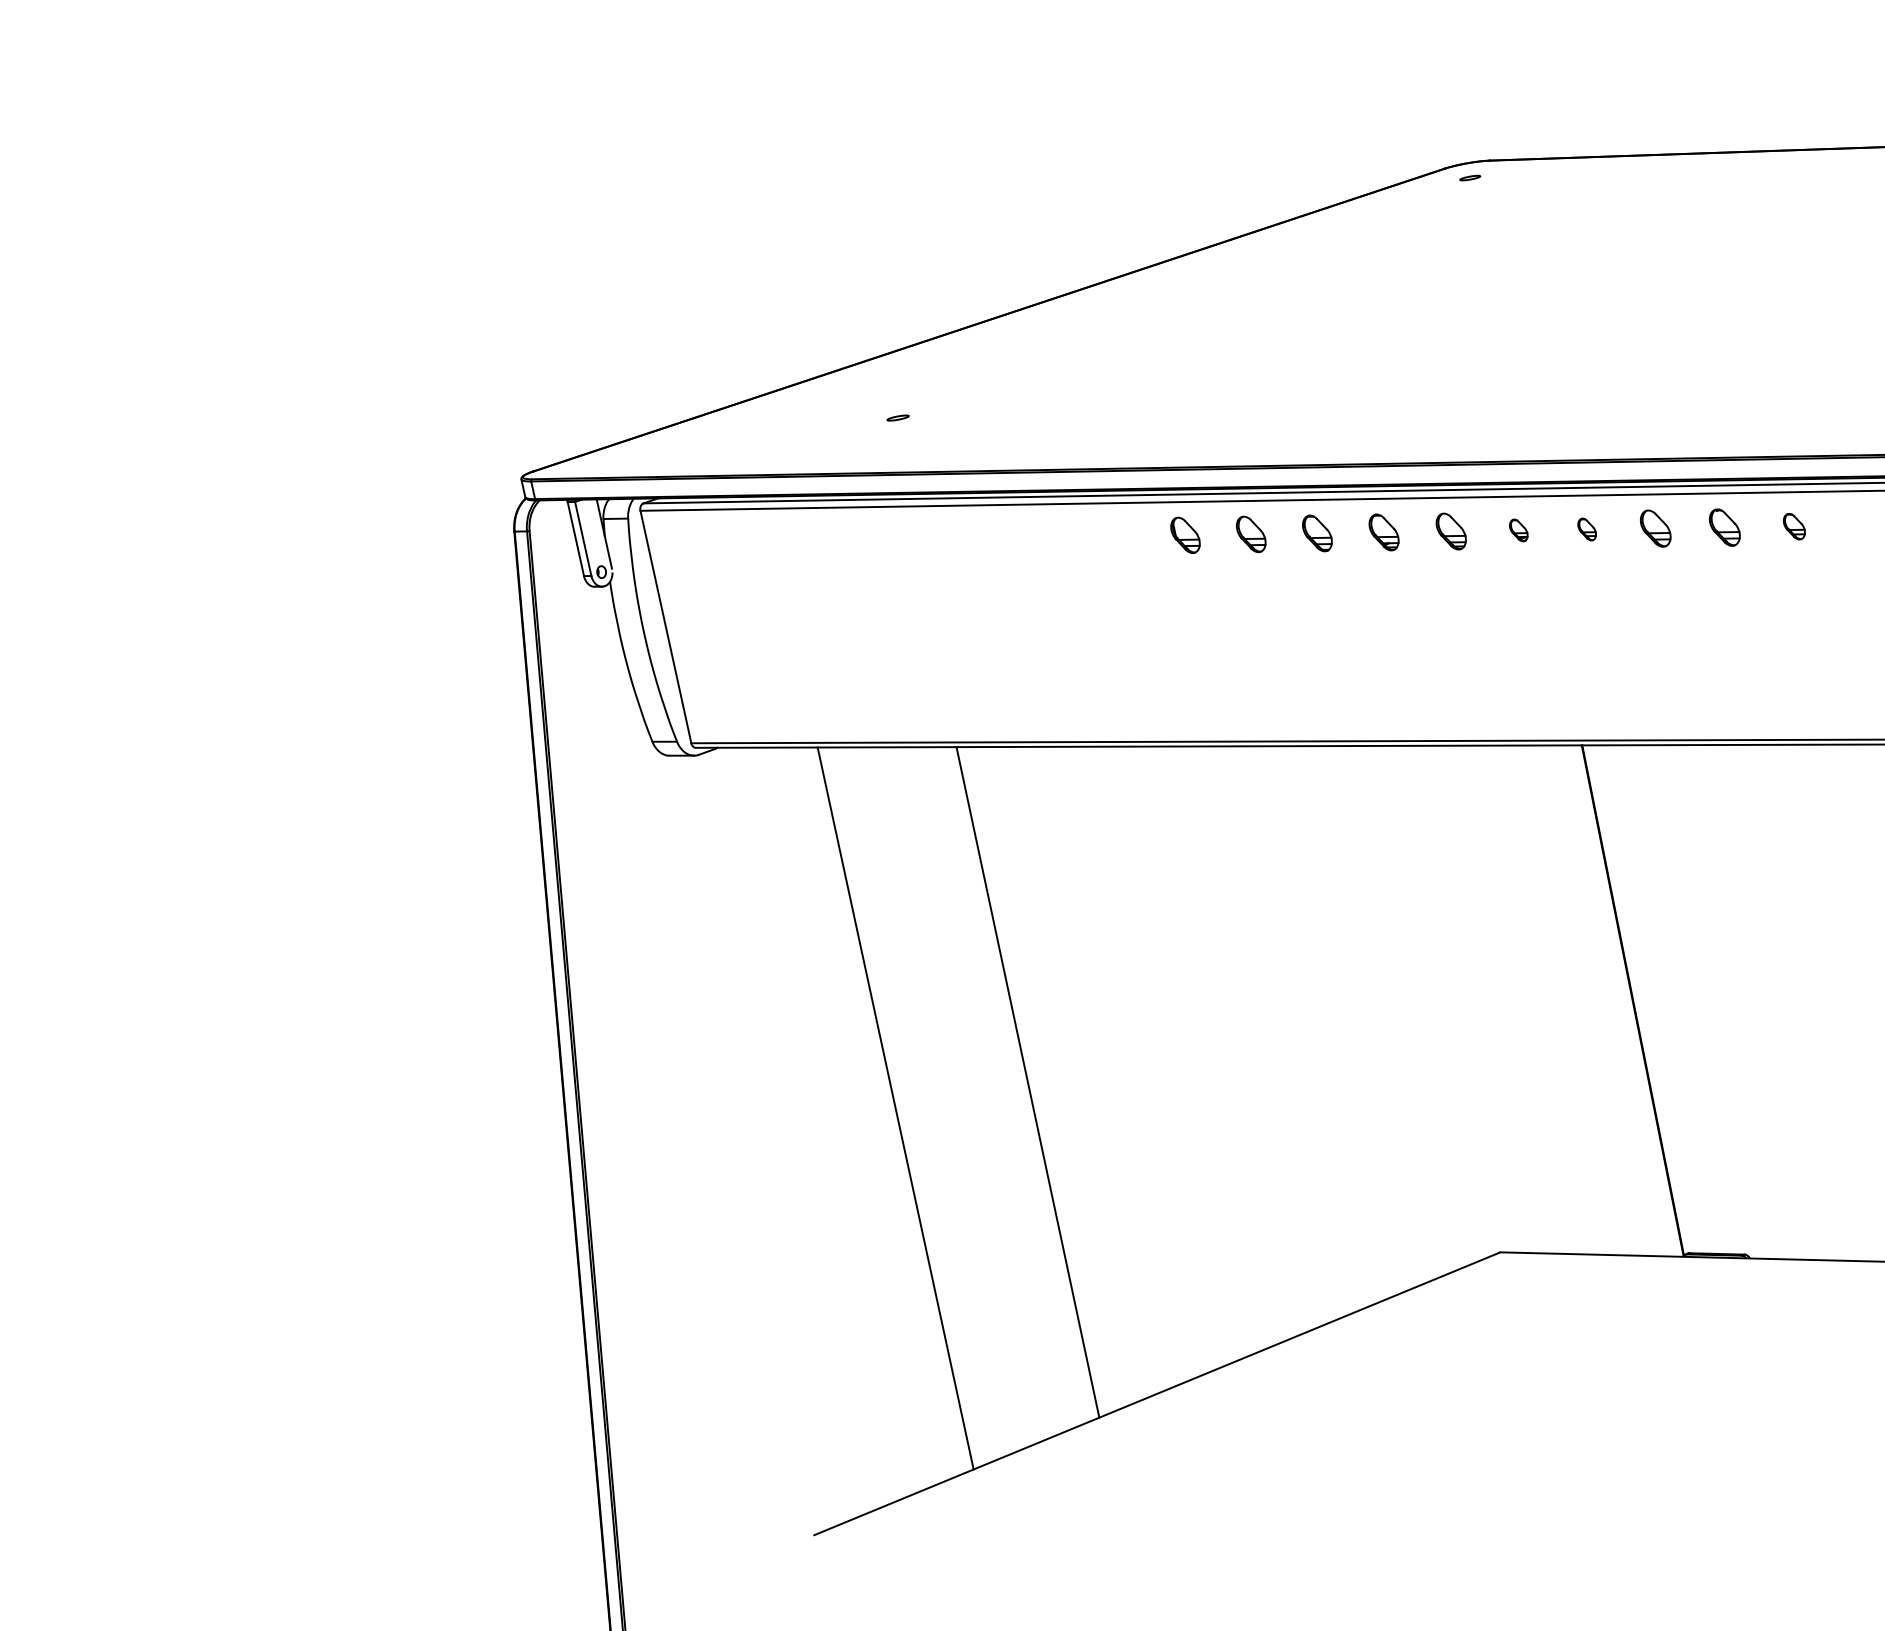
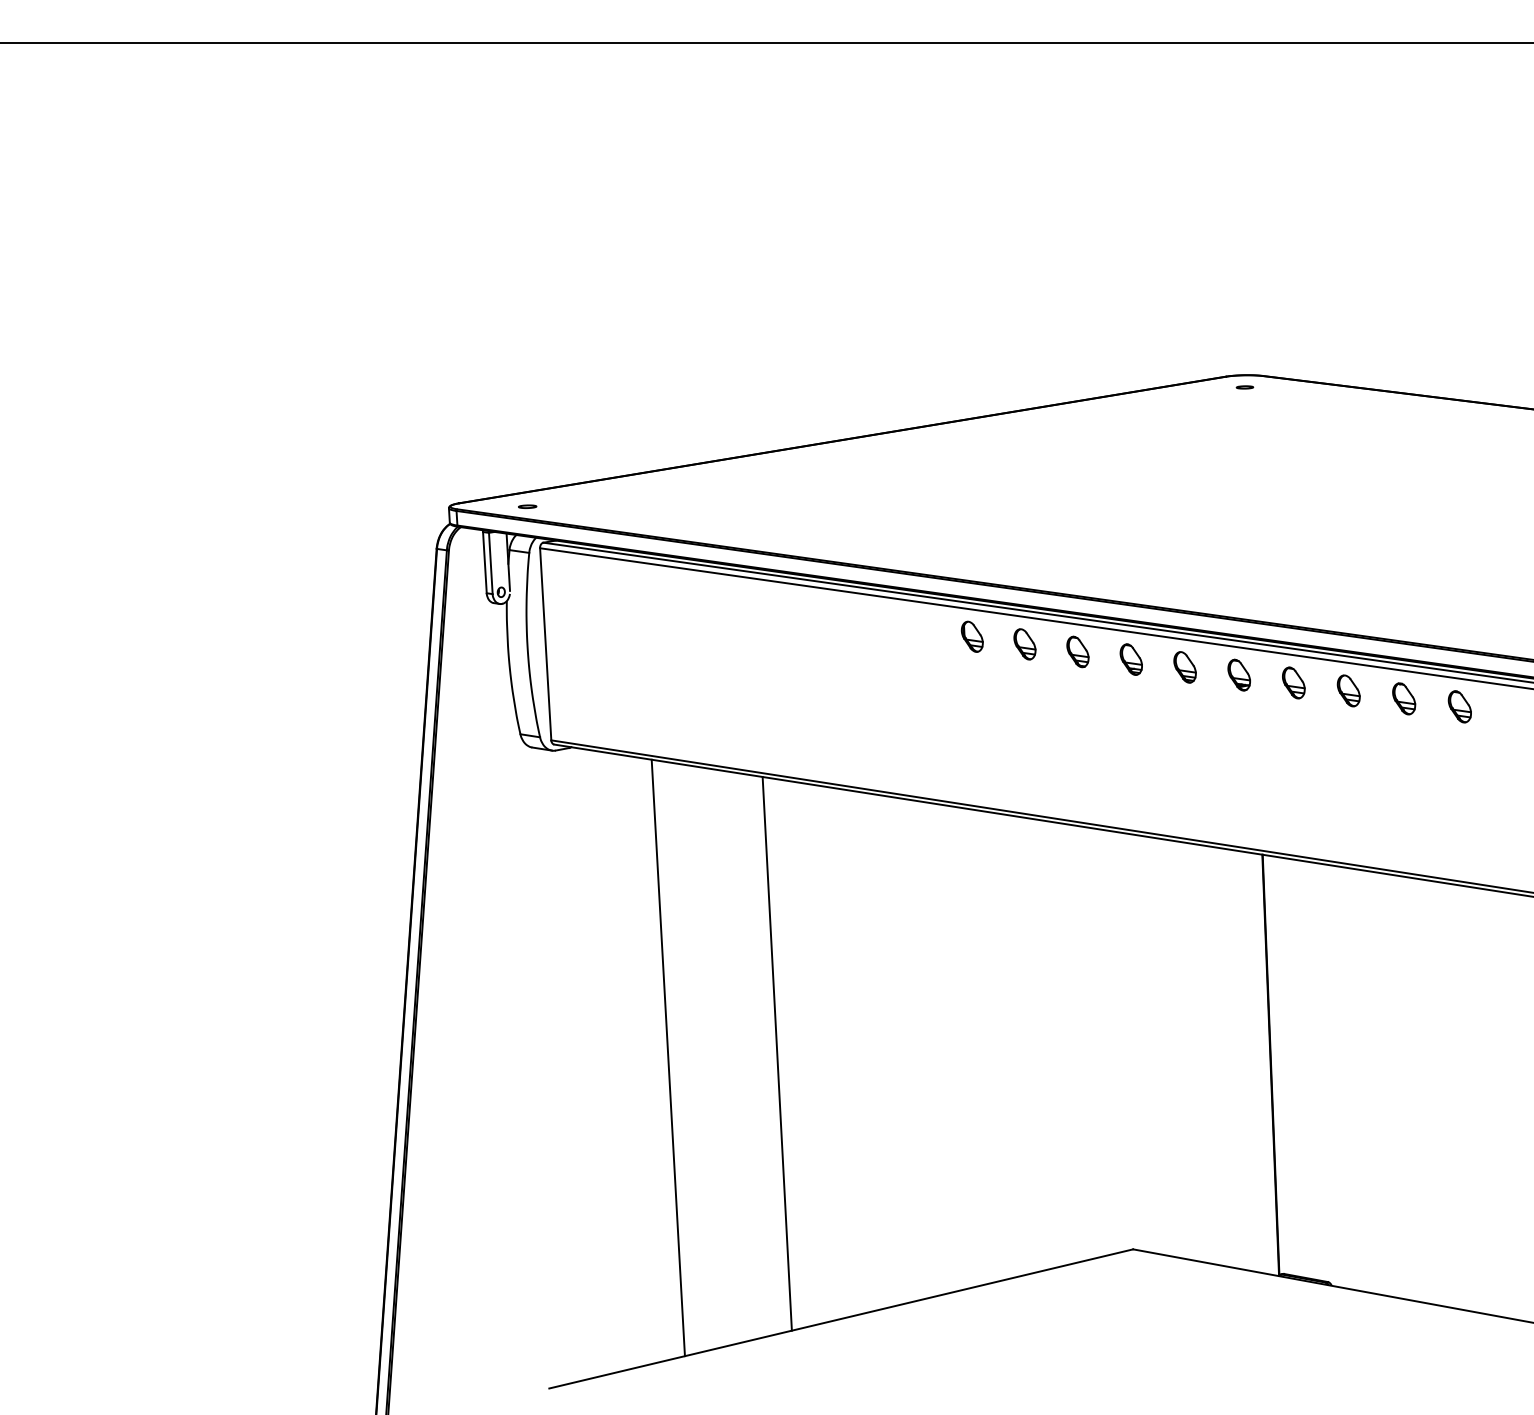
part: (897, 417) -> (527, 506), moved
part: (1793, 526) -> (1459, 706), size x1.43
part: (1517, 529) -> (1238, 674), size x1.67
part: (1586, 529) -> (1293, 682), size x1.67

